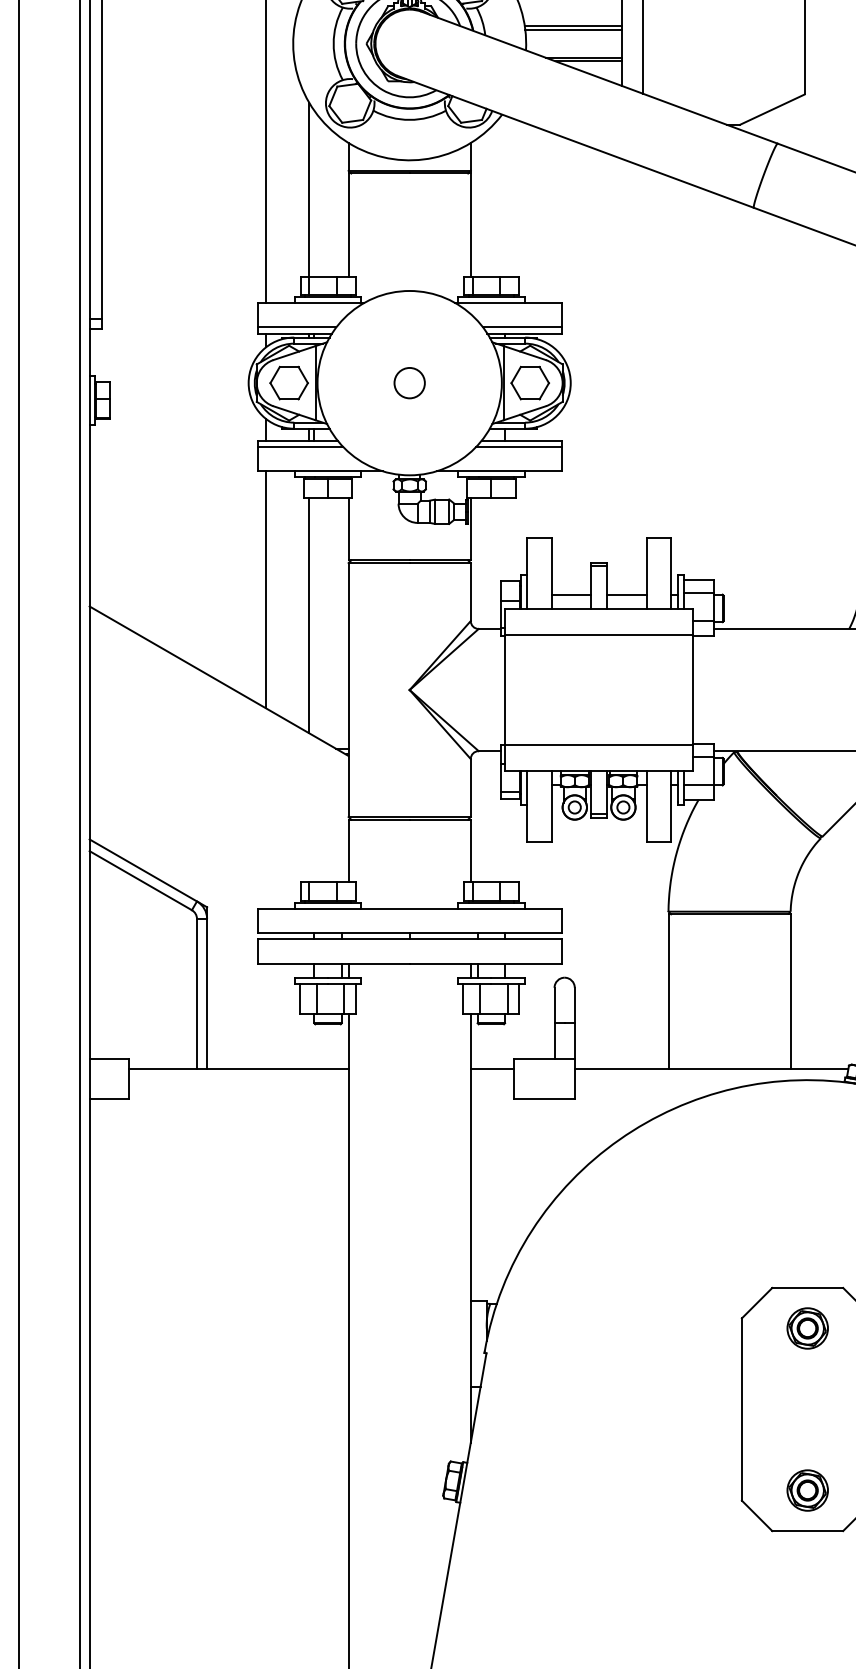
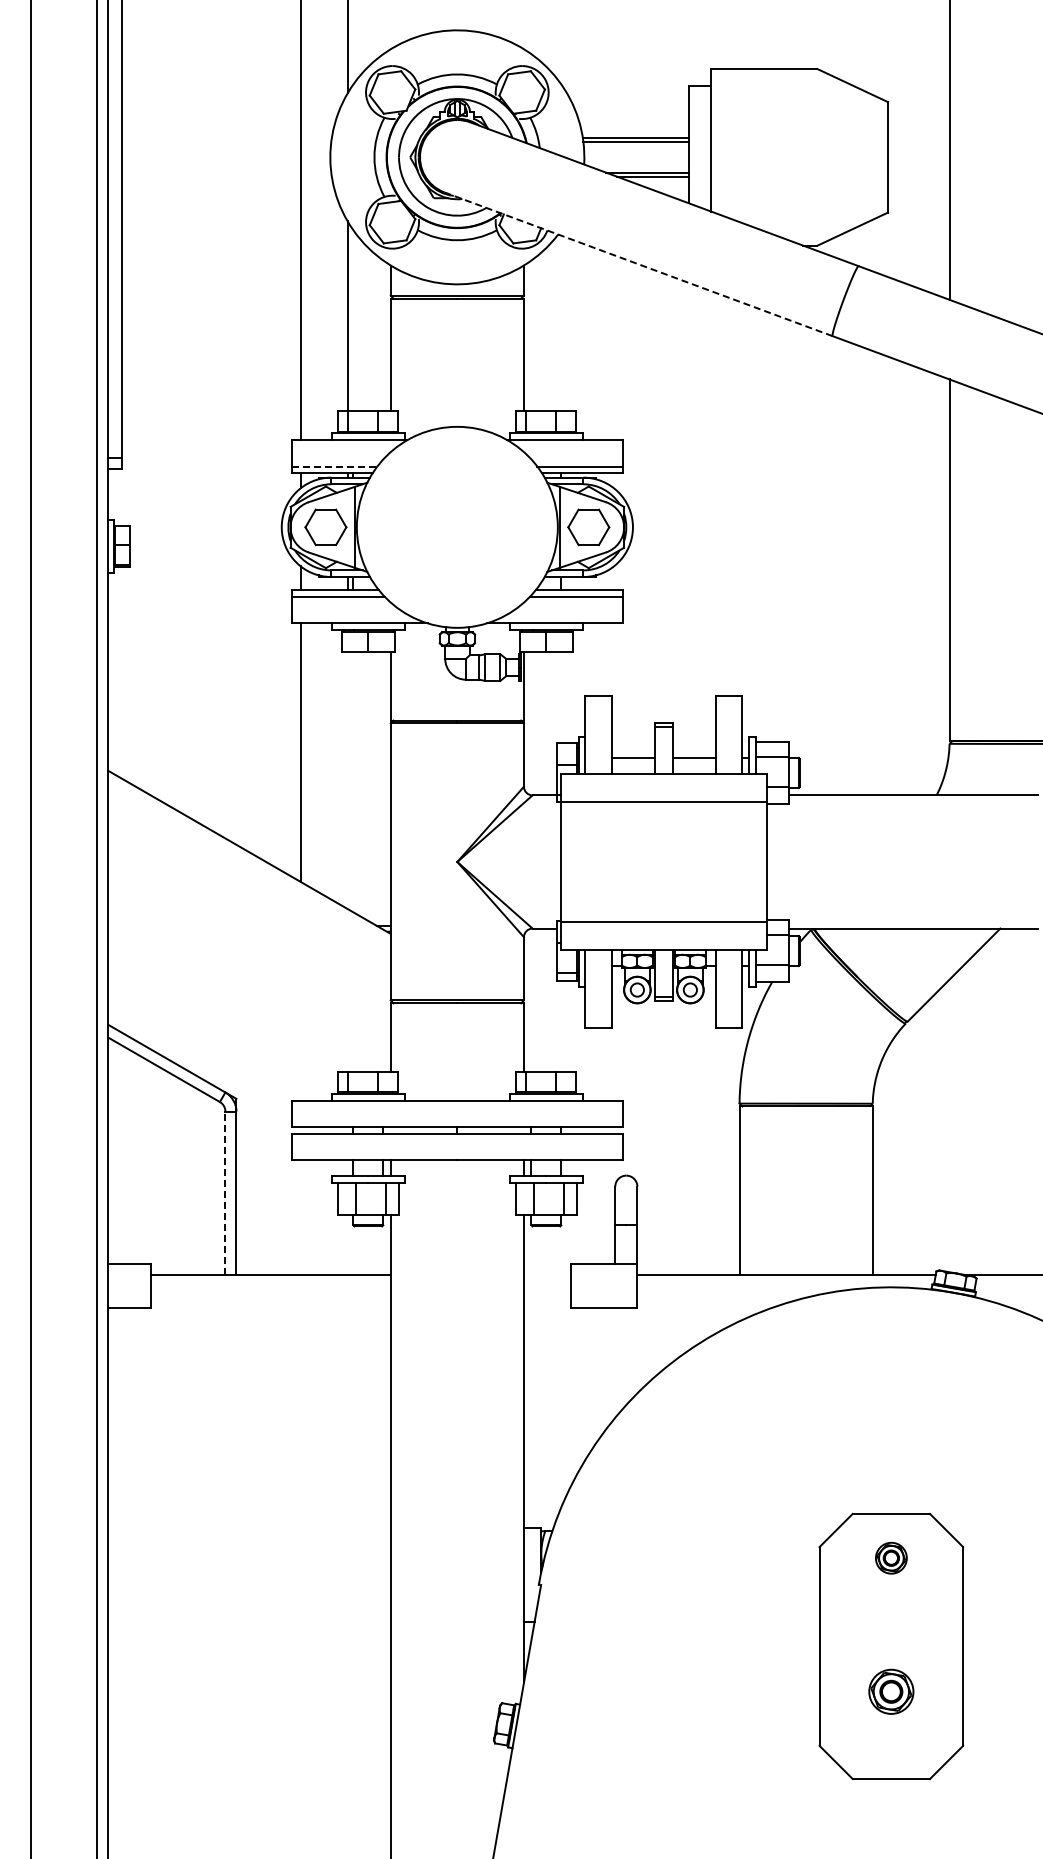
line: (576, 142) -> (639, 264), solid -> dashed
line: (297, 327) -> (334, 466), solid -> dashed
circle: (408, 382) -> (456, 526), removed
line: (308, 615) -> (347, 780), removed
line: (197, 994) -> (225, 1193), solid -> dashed
line: (492, 1069) -> (547, 1275), removed
part: (807, 1328) -> (891, 1558), size x0.7
part: (807, 1490) -> (891, 1691), moved

